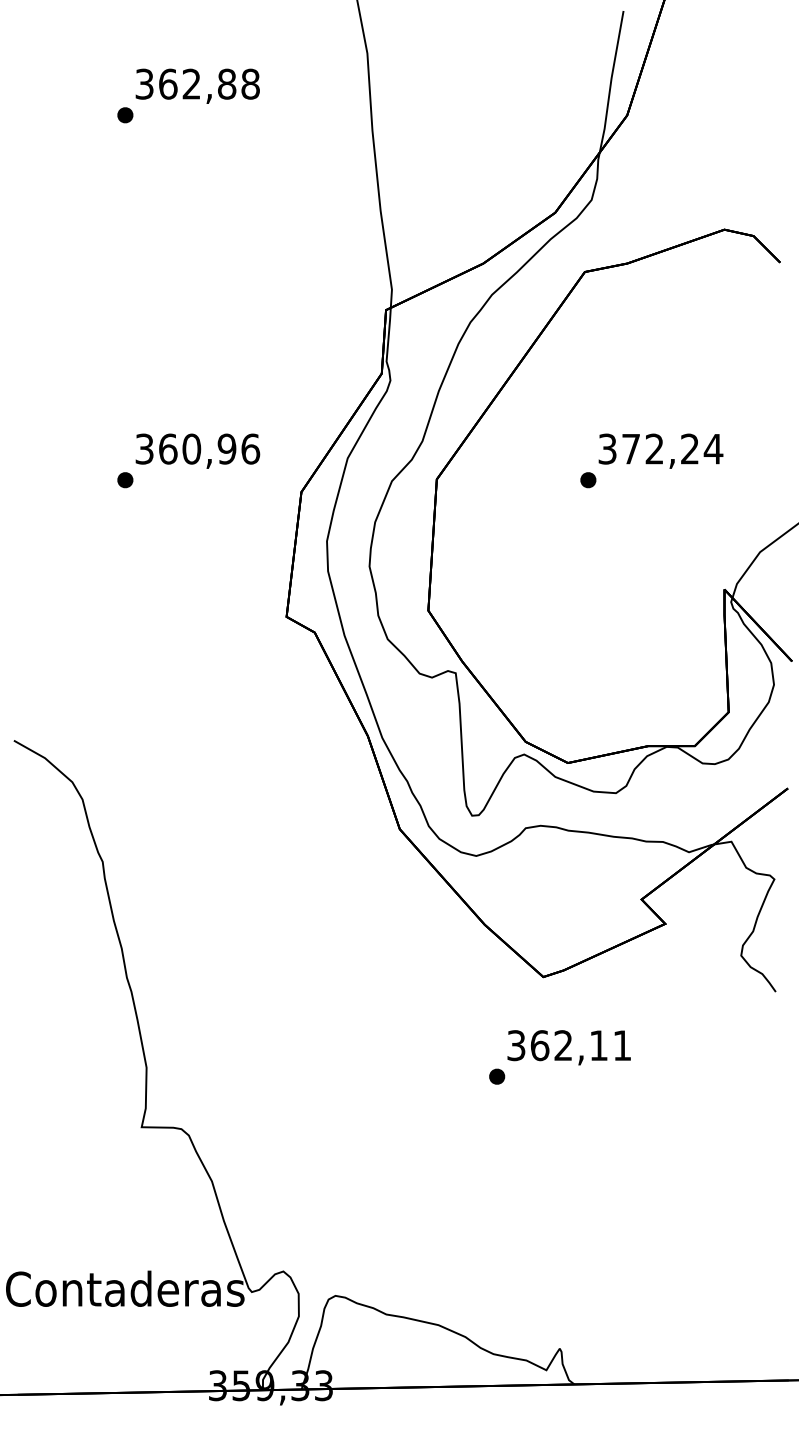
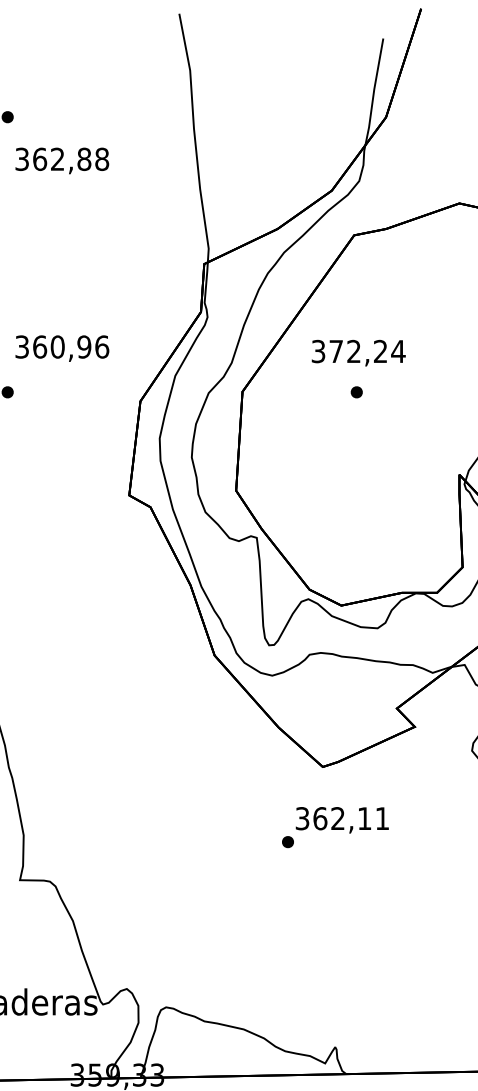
text: (197, 85) -> (62, 160), moved
text: (197, 450) -> (62, 348), moved
text: (660, 450) -> (358, 352), moved

